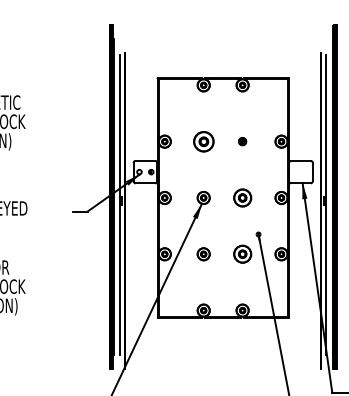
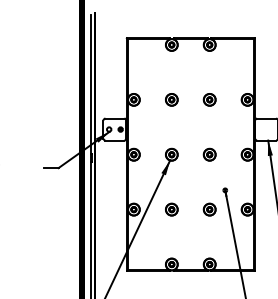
part: (203, 141) -> (171, 99), size x0.62
part: (242, 141) -> (209, 99), size x1.67
part: (242, 197) -> (209, 154), size x0.71
part: (242, 254) -> (209, 209), size x0.71

